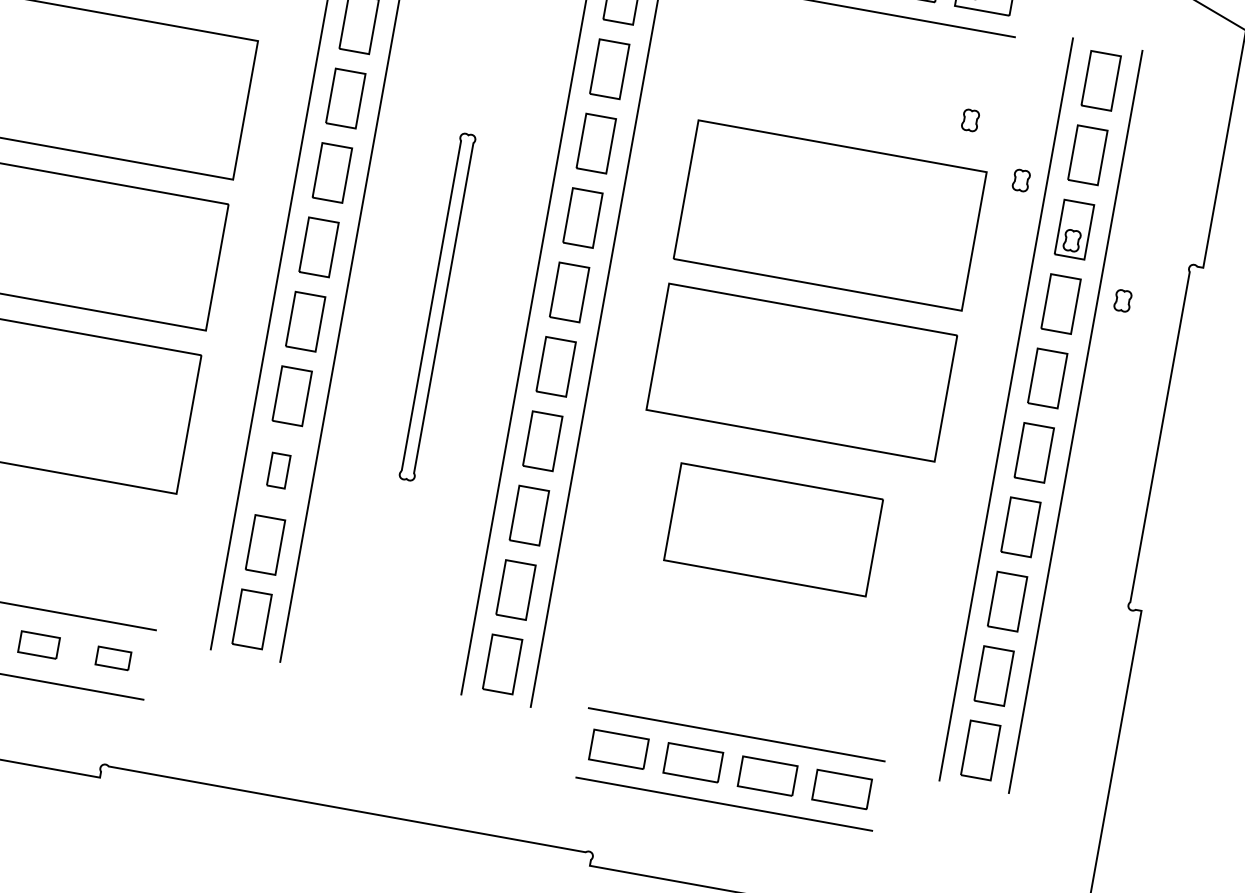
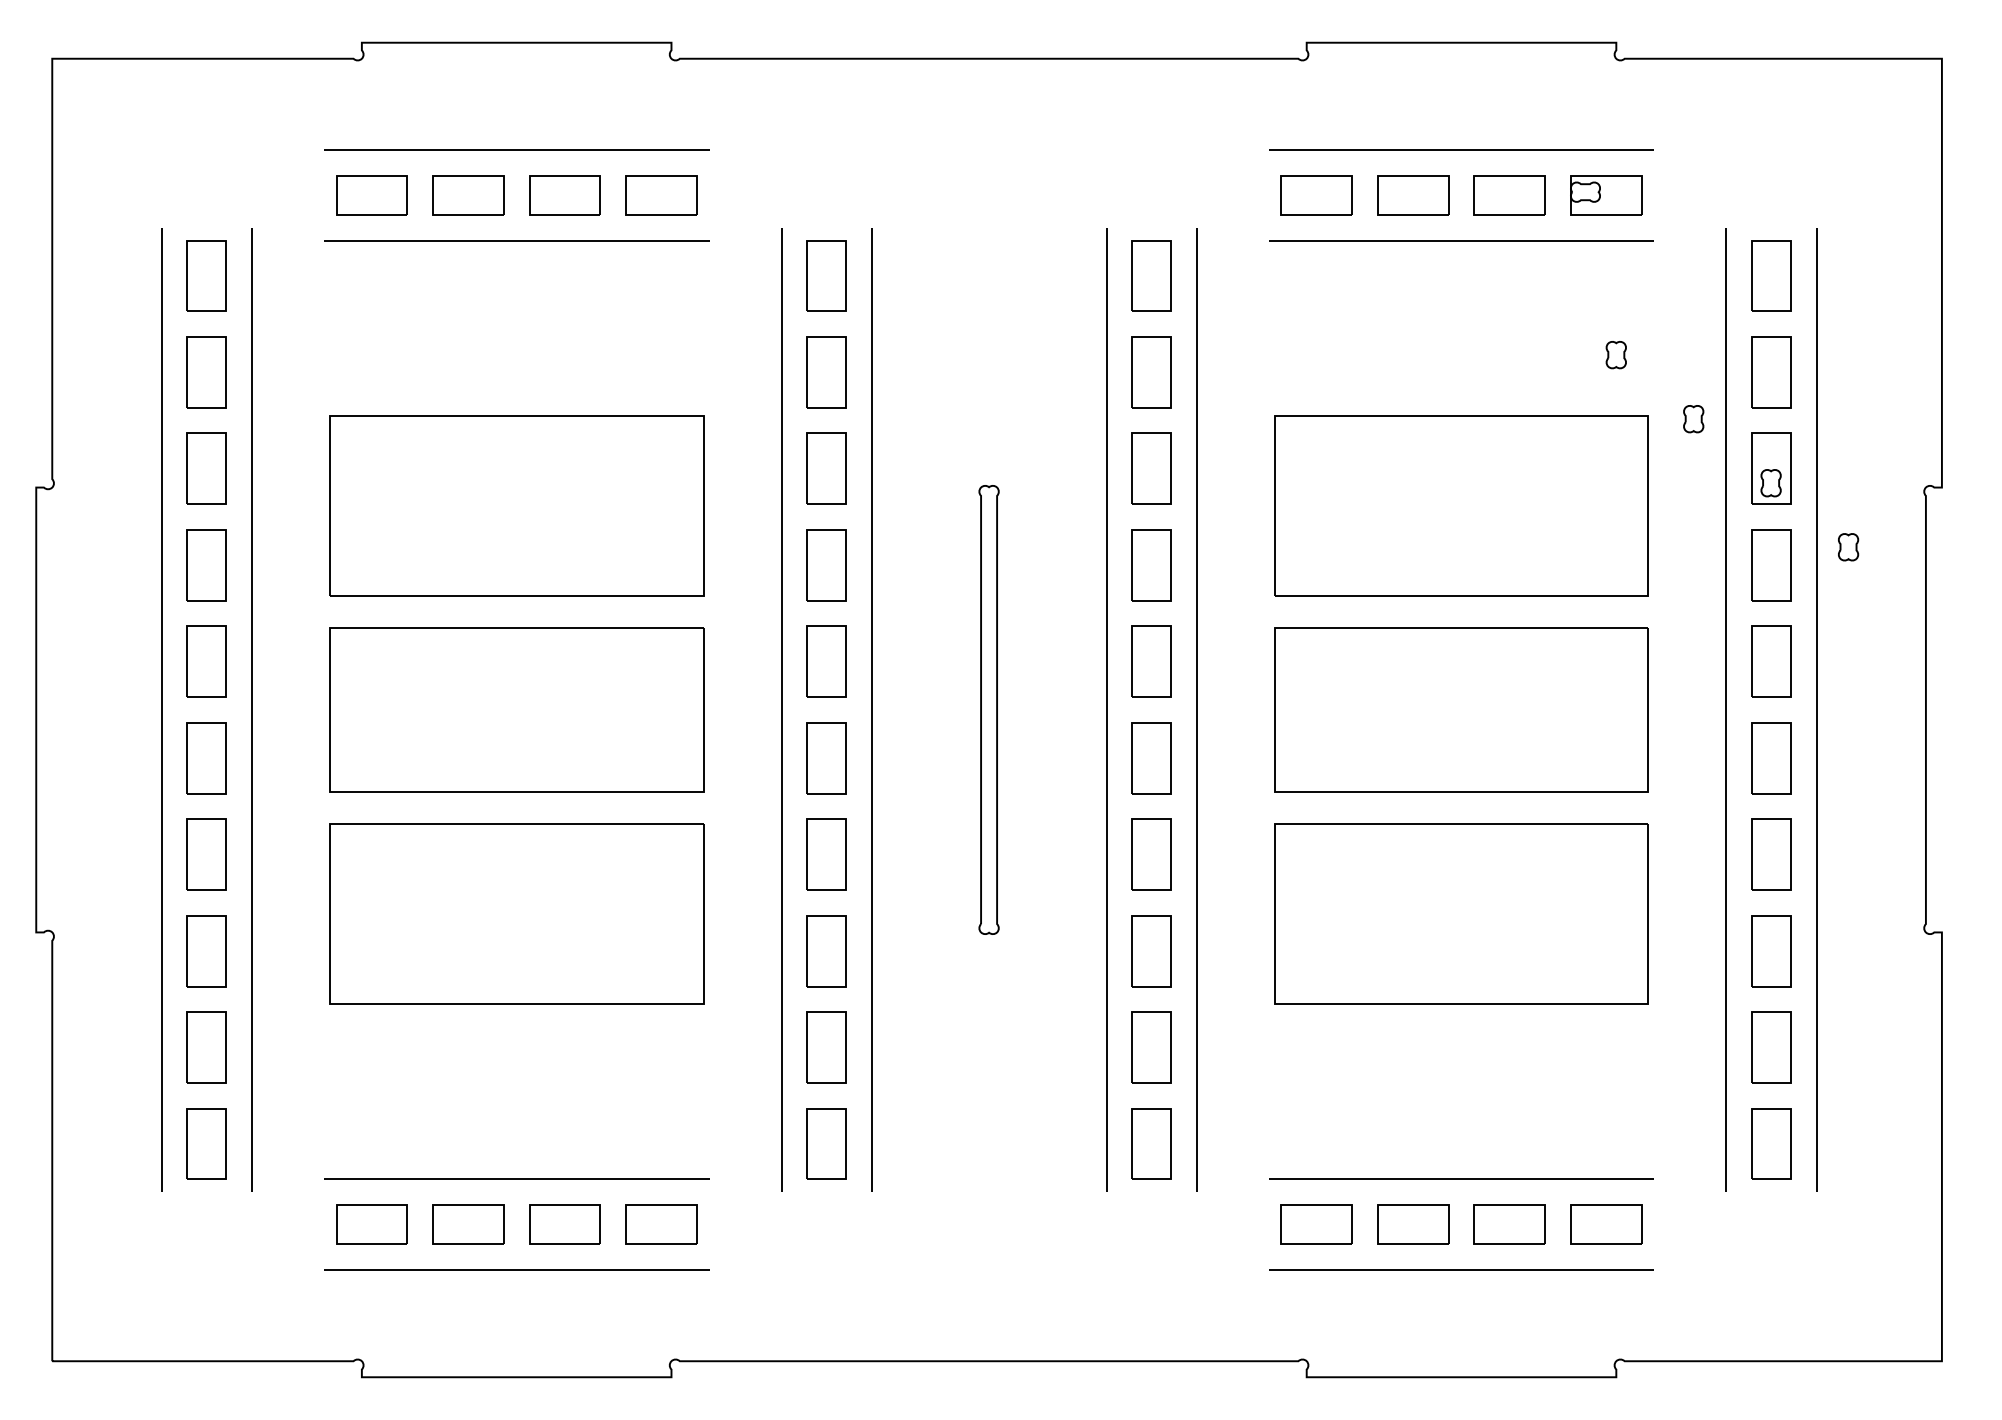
part: (278, 470) -> (826, 951), size x1.67
part: (773, 529) -> (1461, 913), size x1.43
part: (38, 645) -> (564, 1224), size x1.43
part: (113, 658) -> (661, 1224), size x1.67

